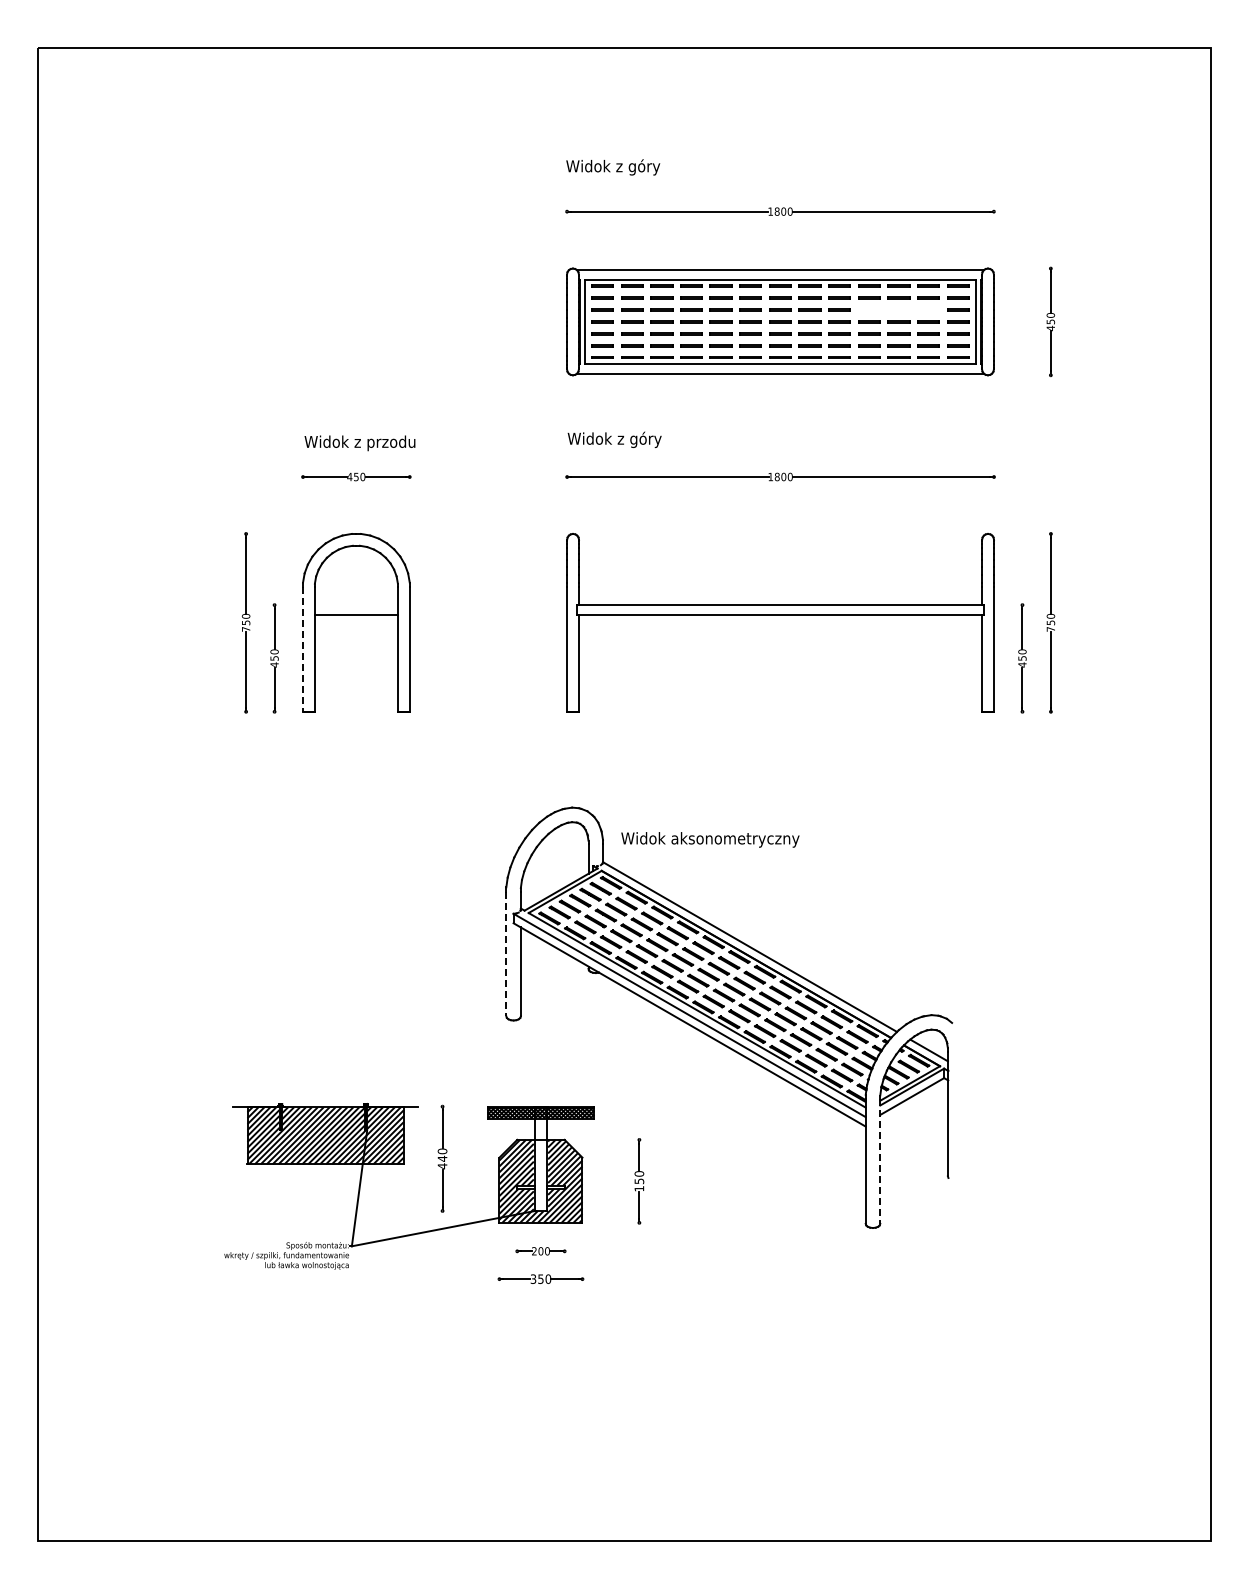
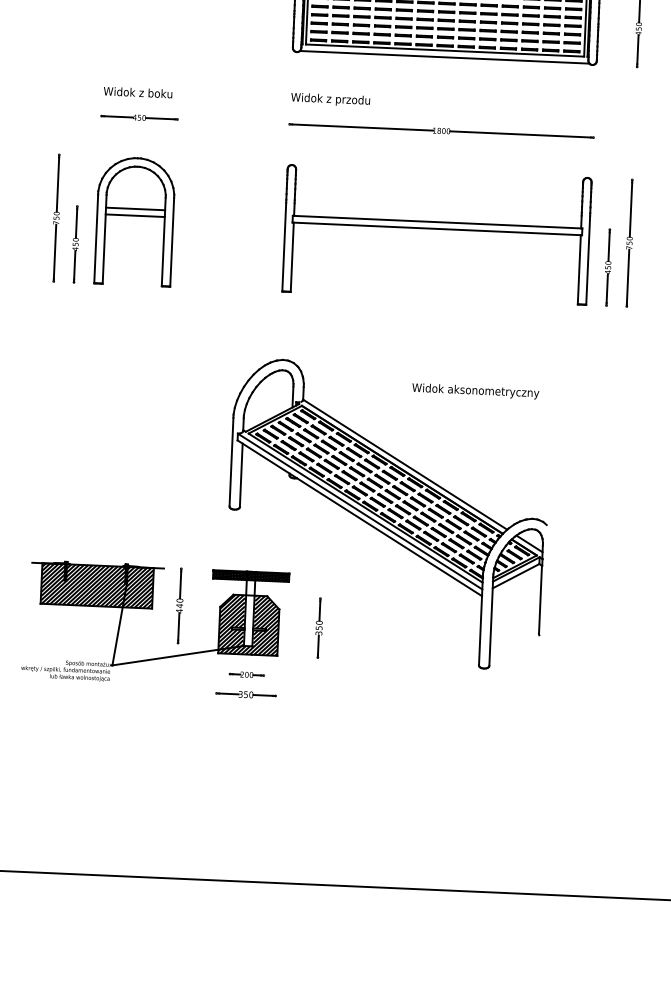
line: (898, 309) -> (530, 15), added
text: (654, 439) -> (352, 100), Widok z góry -> Widok z przodu
text: (391, 443) -> (165, 95), Widok z przodu -> Widok z boku
line: (355, 605) -> (134, 209), added
line: (303, 650) -> (96, 239), dashed -> solid
text: (710, 839) -> (475, 391), moved
line: (506, 954) -> (231, 462), dashed -> solid
line: (880, 1162) -> (491, 622), dashed -> solid
text: (639, 1188) -> (319, 633), 150 -> 350

